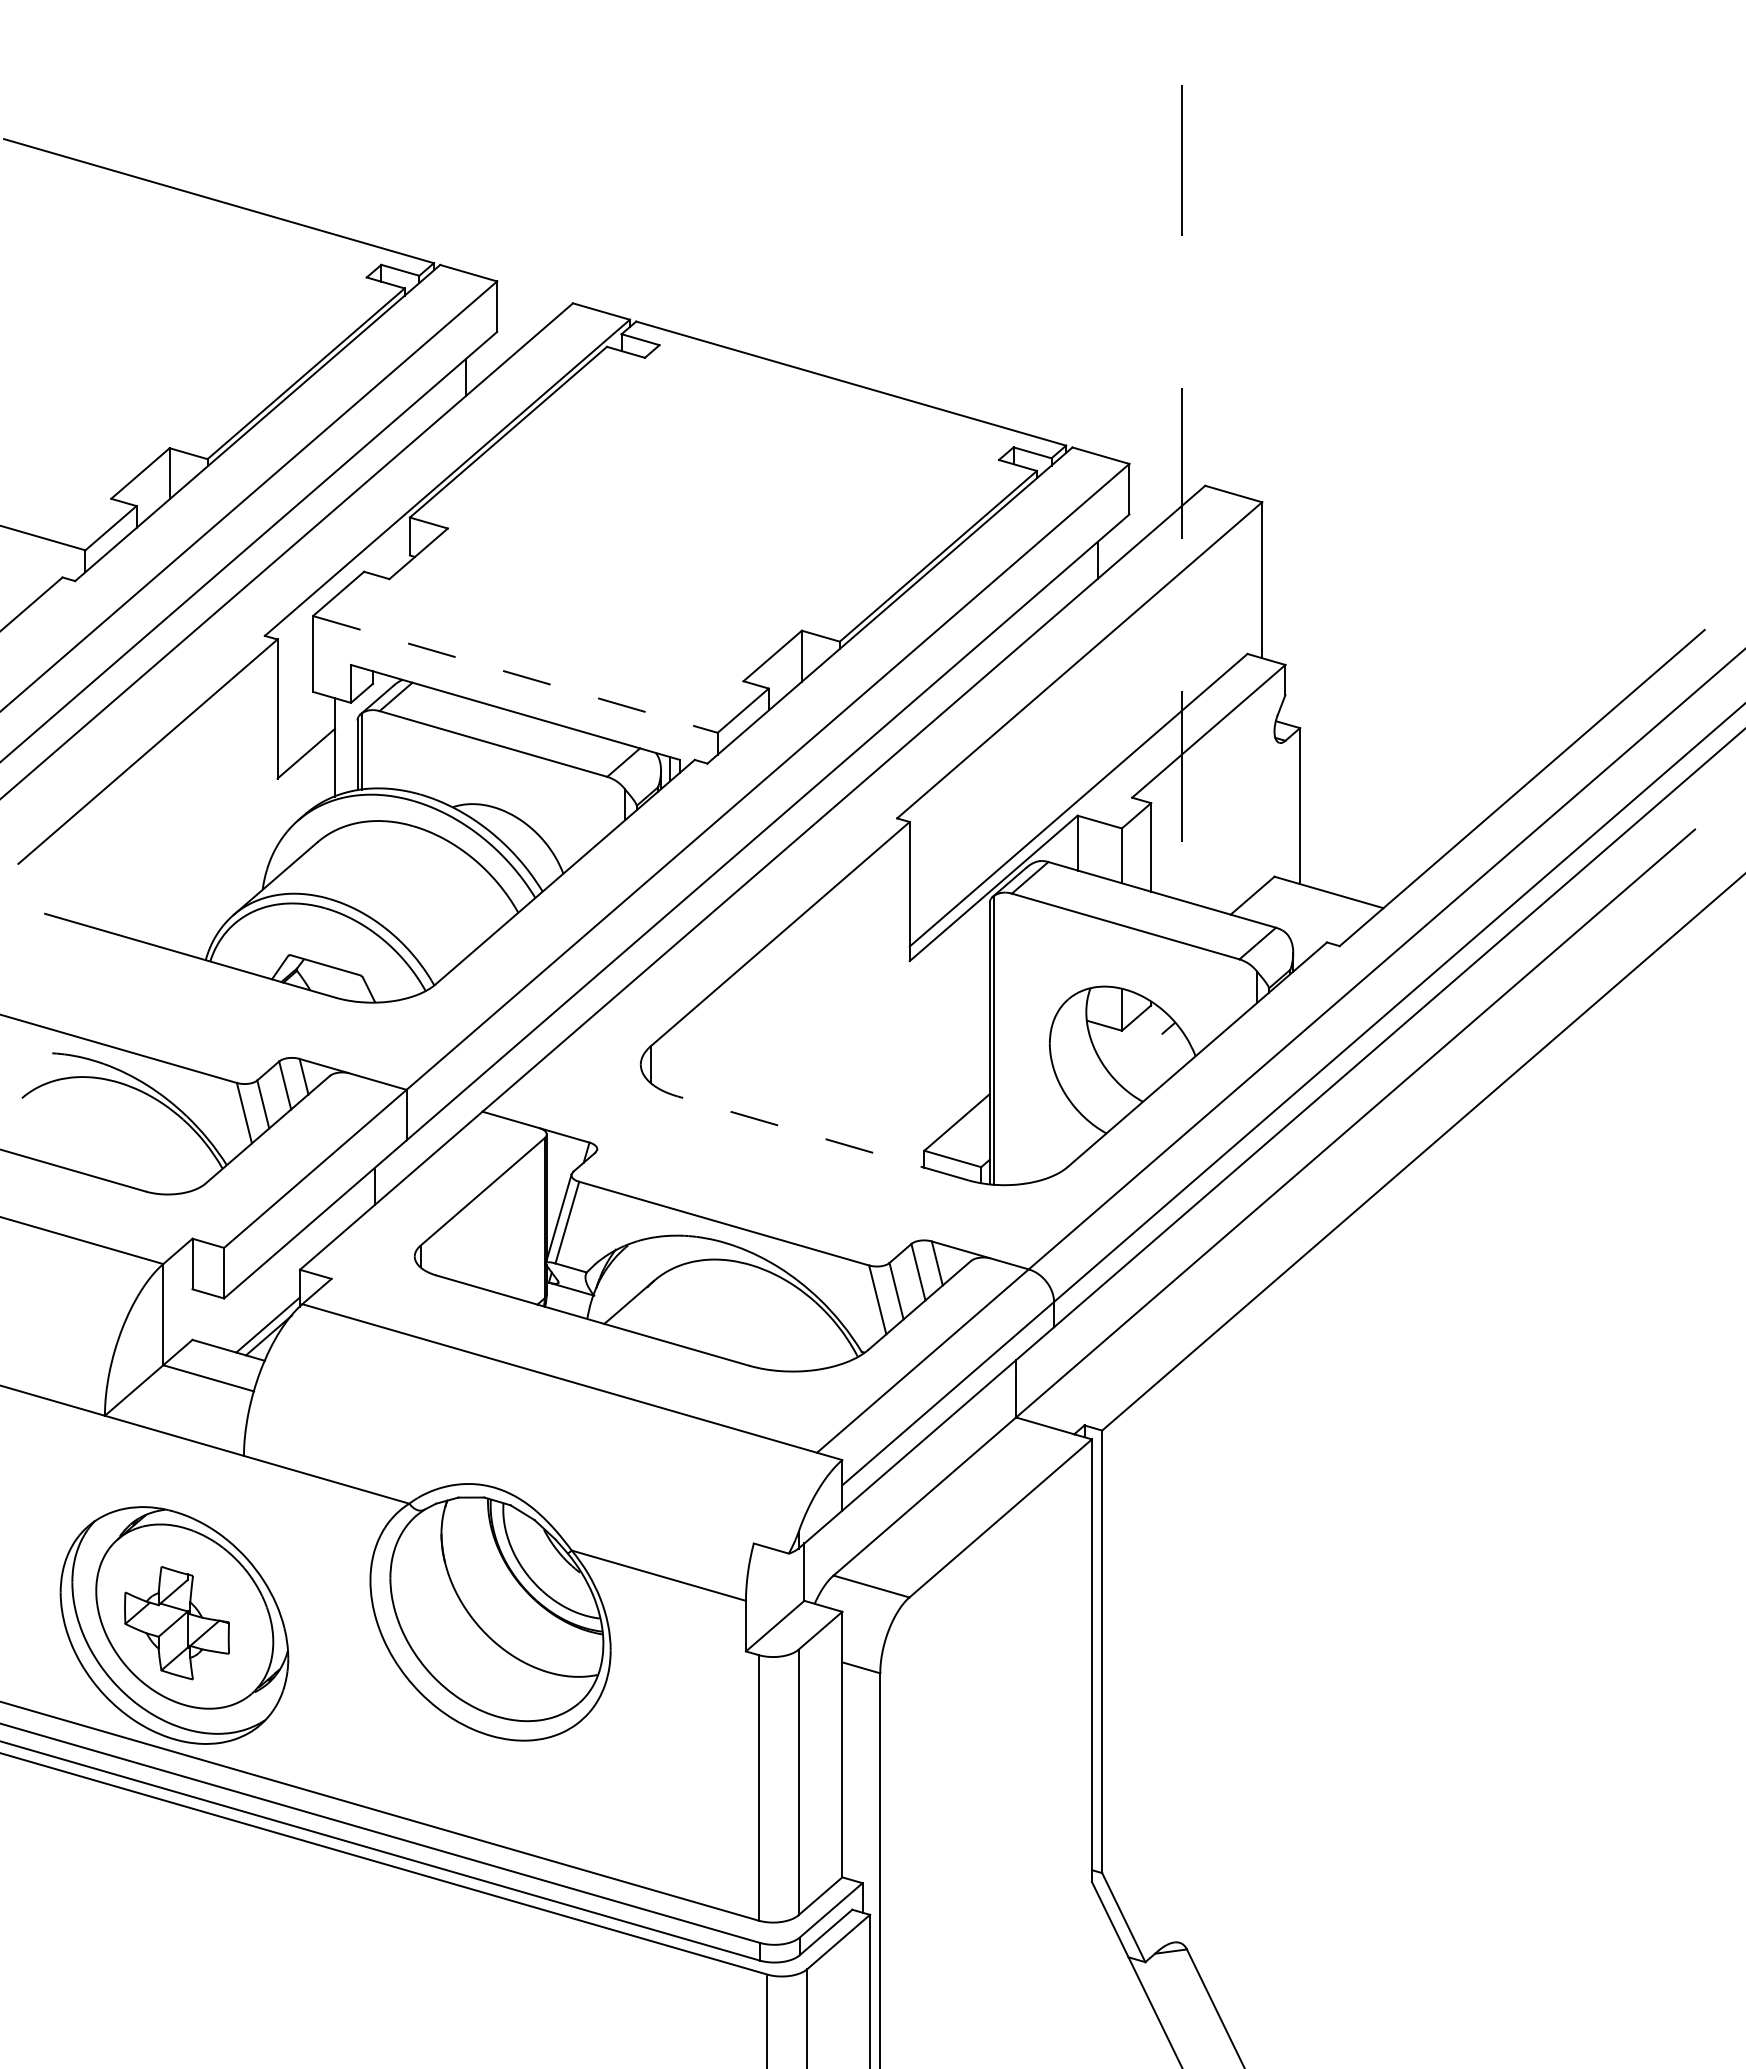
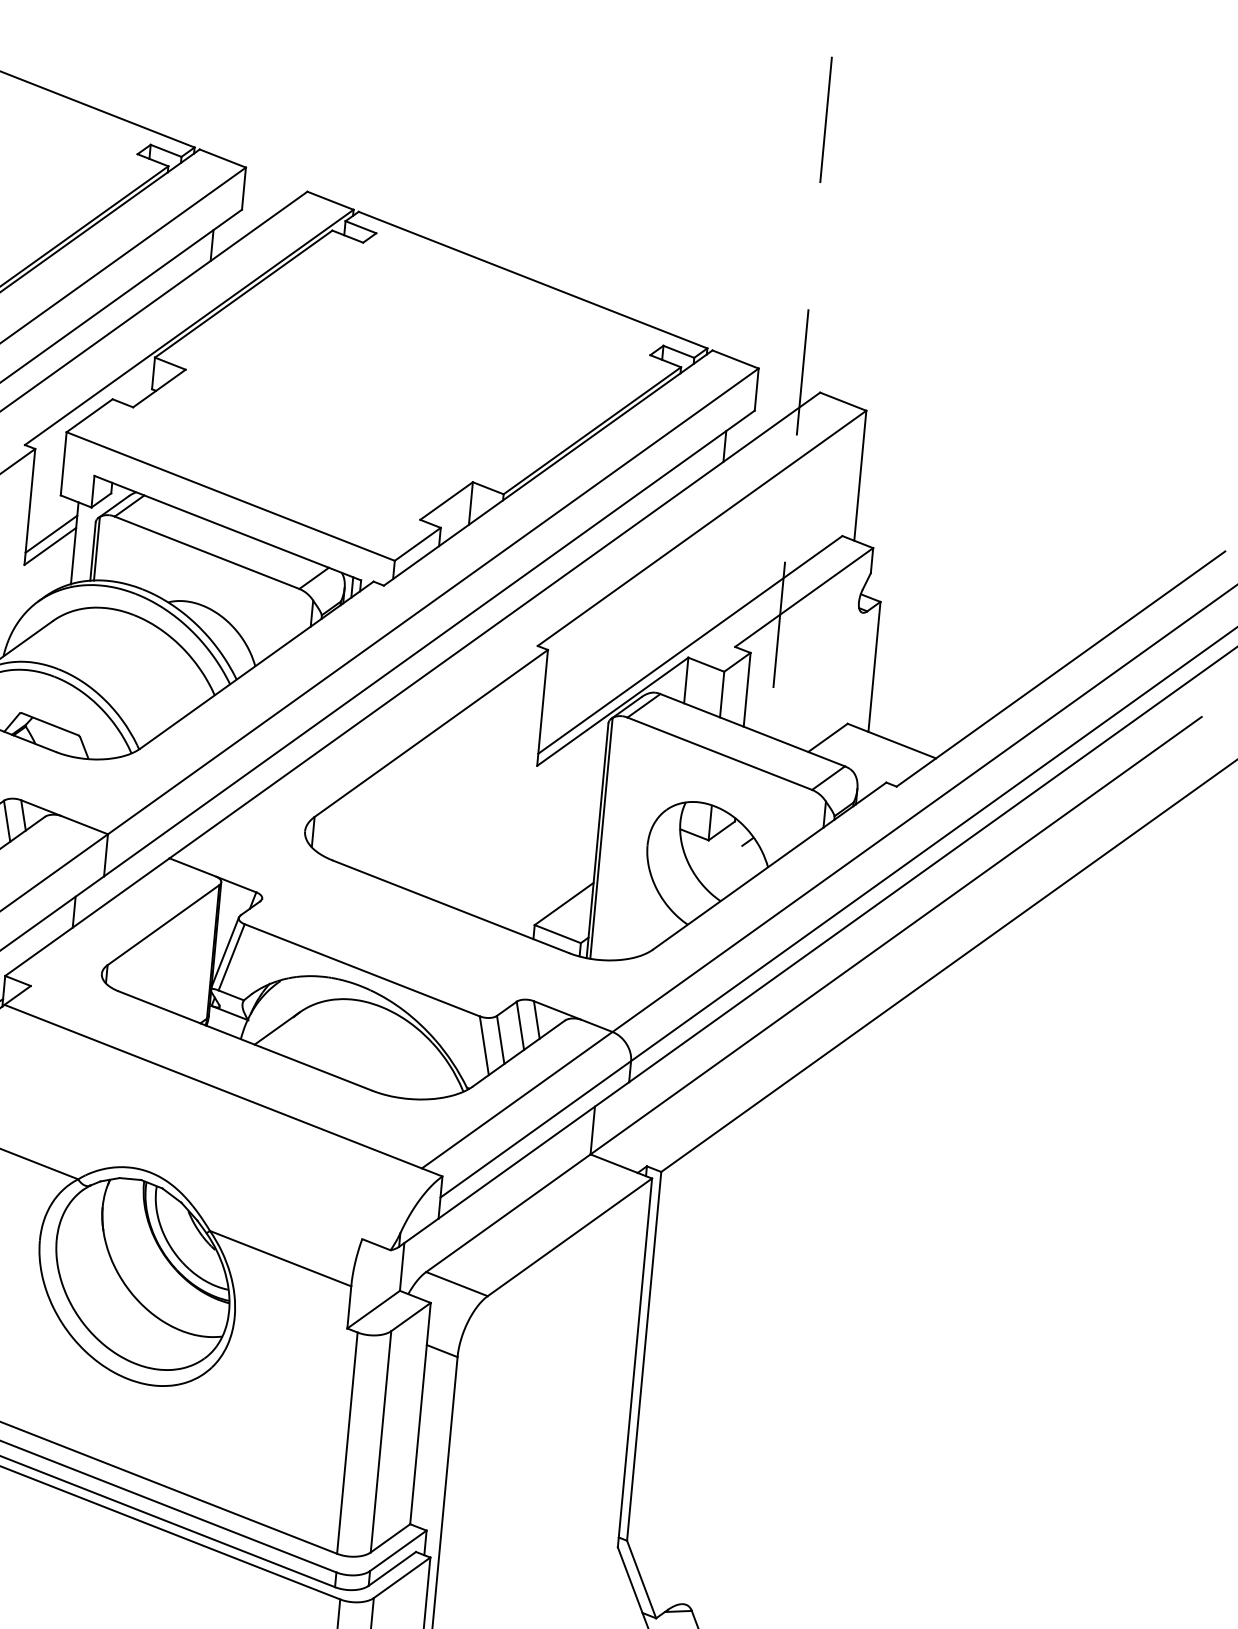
line: (515, 674) -> (230, 496), dashed -> solid
line: (305, 739) -> (50, 534), added
line: (822, 1138) -> (450, 906), dashed -> solid

